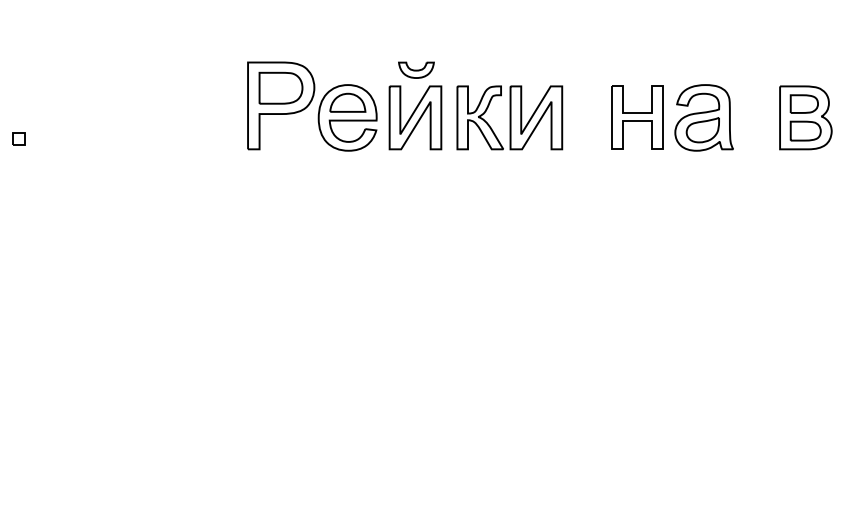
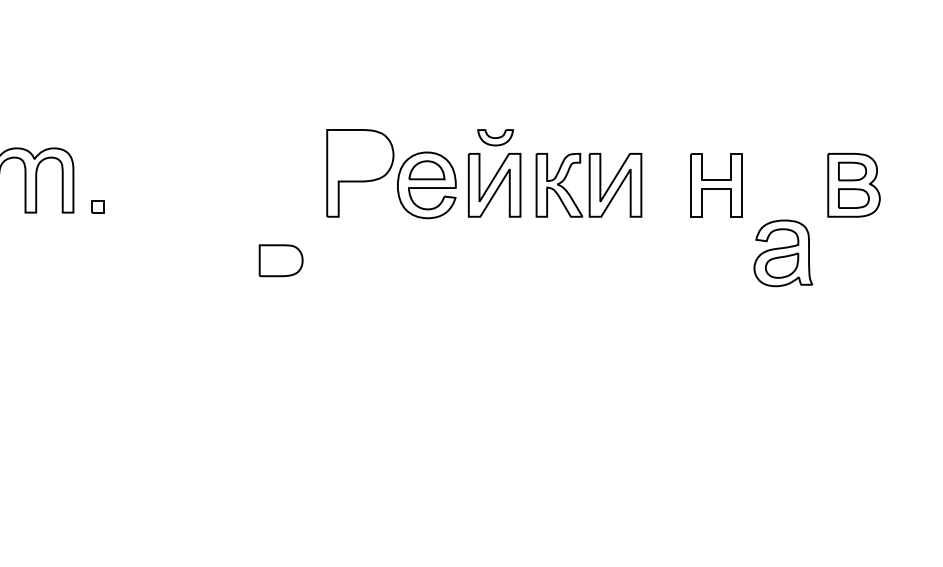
part: (280, 88) -> (280, 260), moved
part: (704, 118) -> (783, 253), moved
part: (805, 118) -> (853, 185), moved

